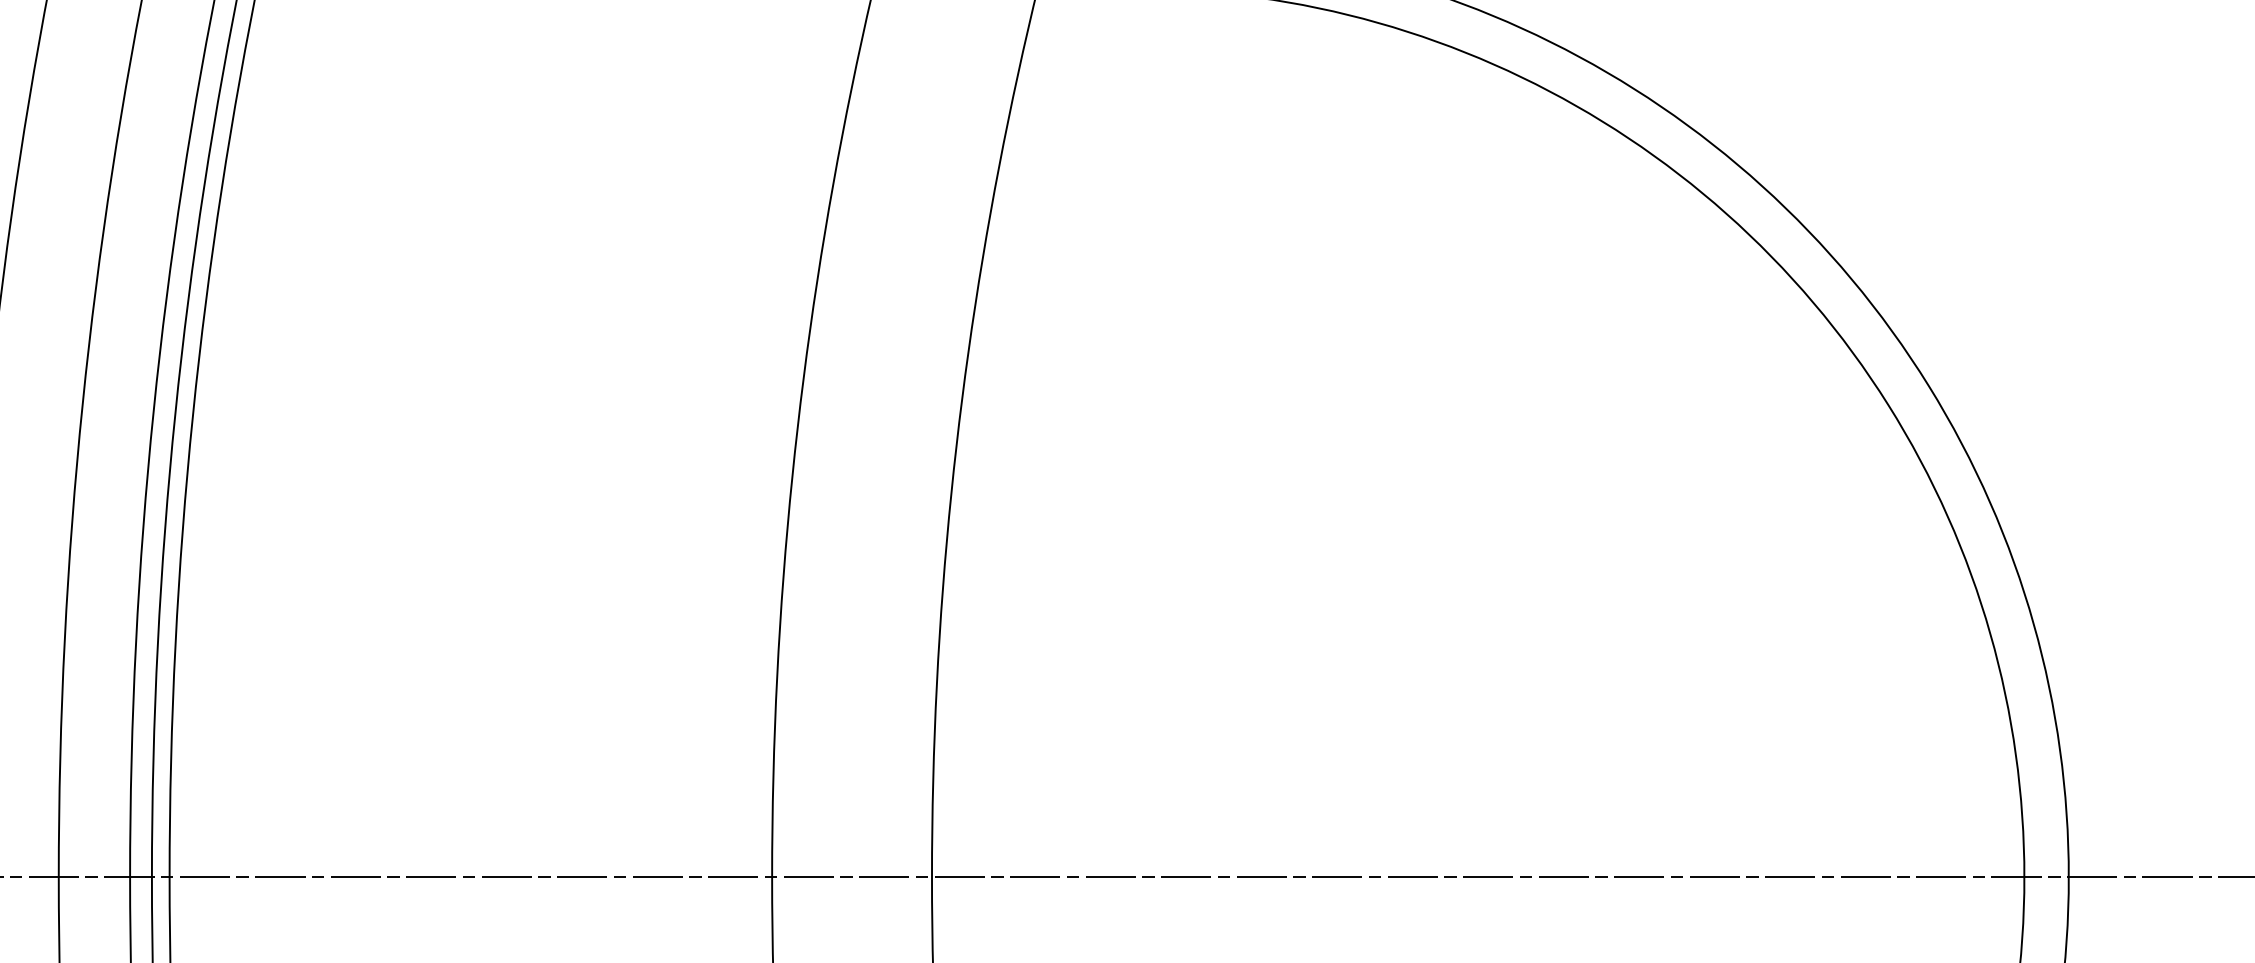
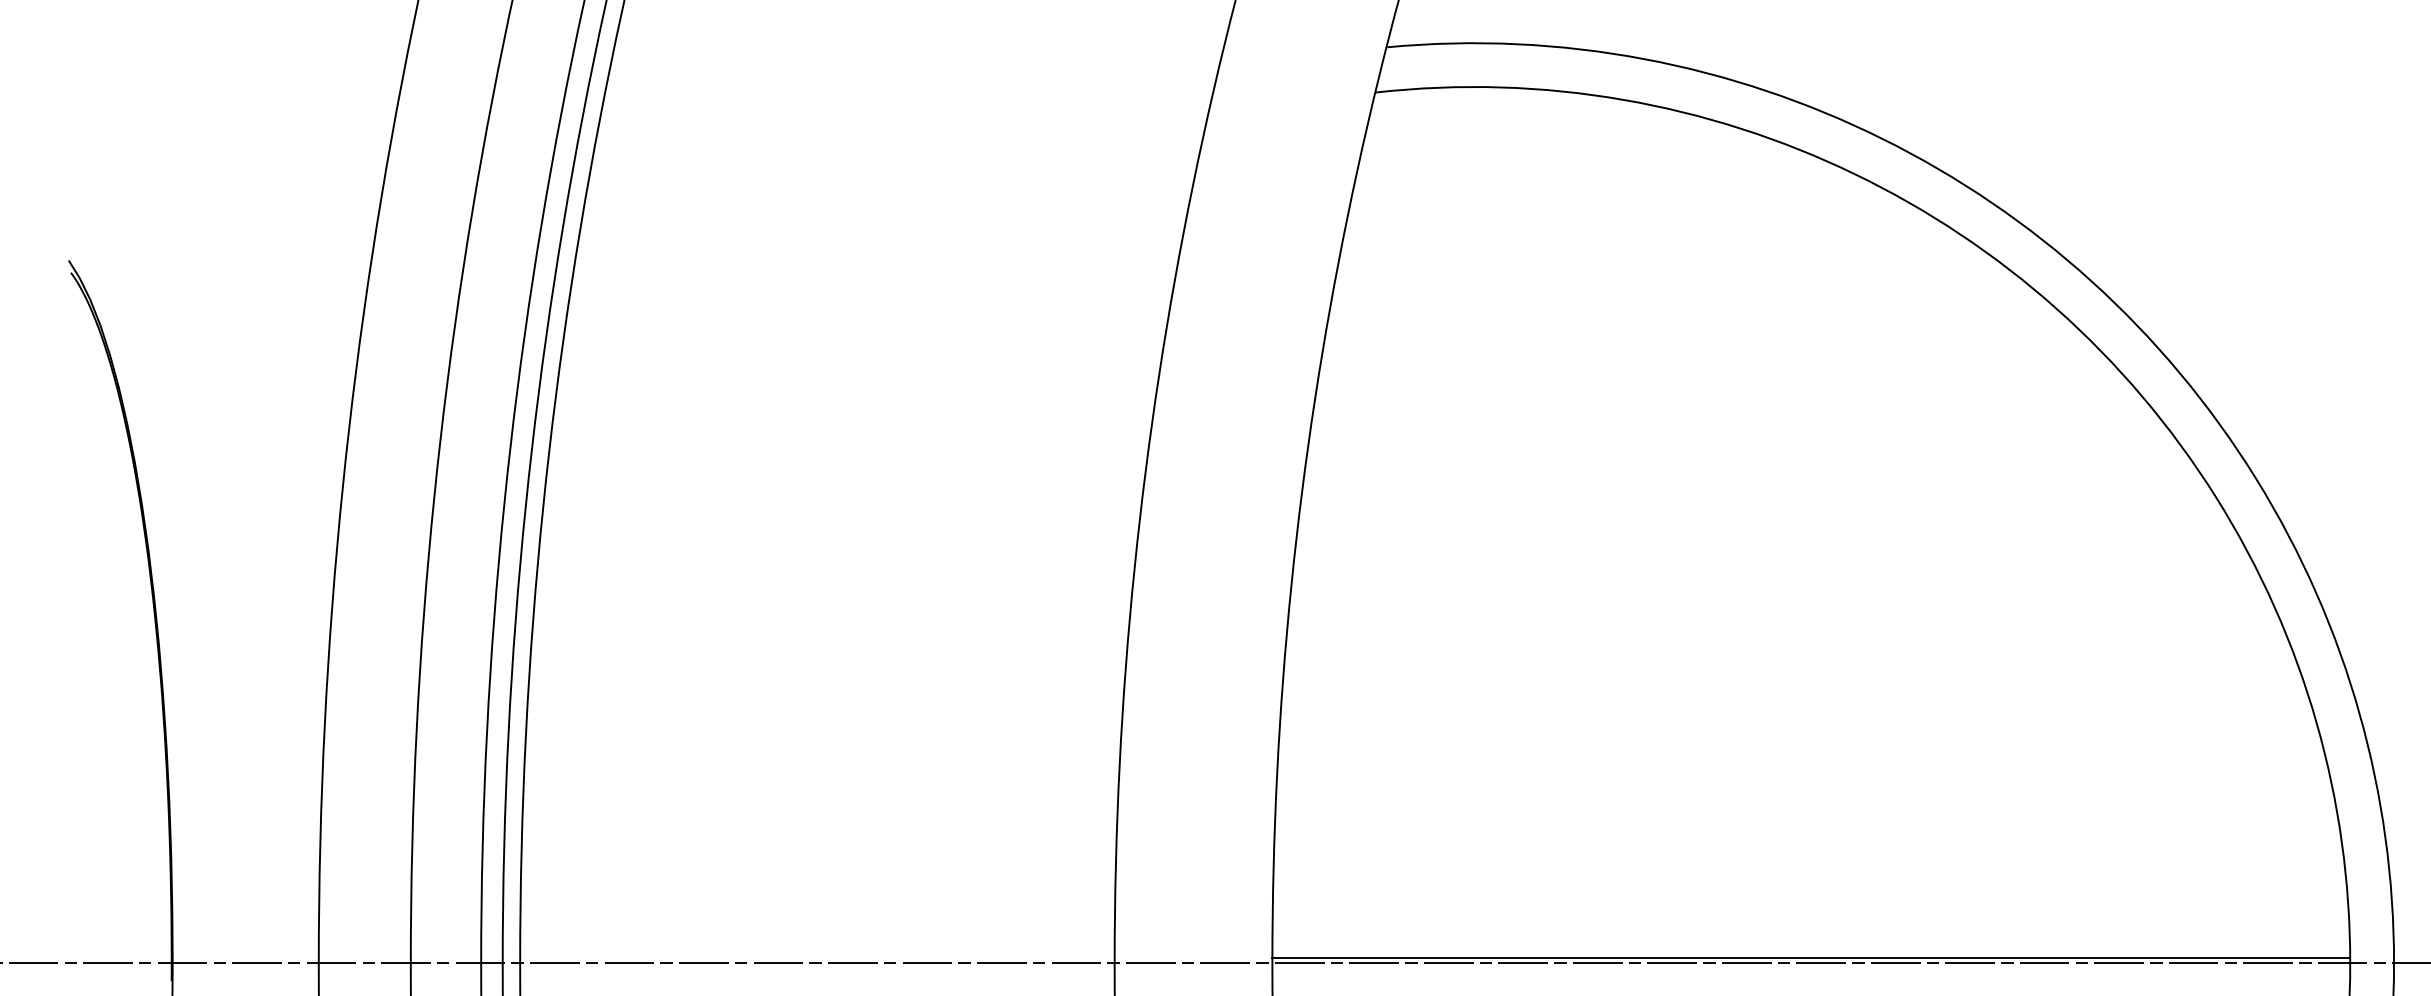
line: (1478, 871) -> (1811, 957), added

